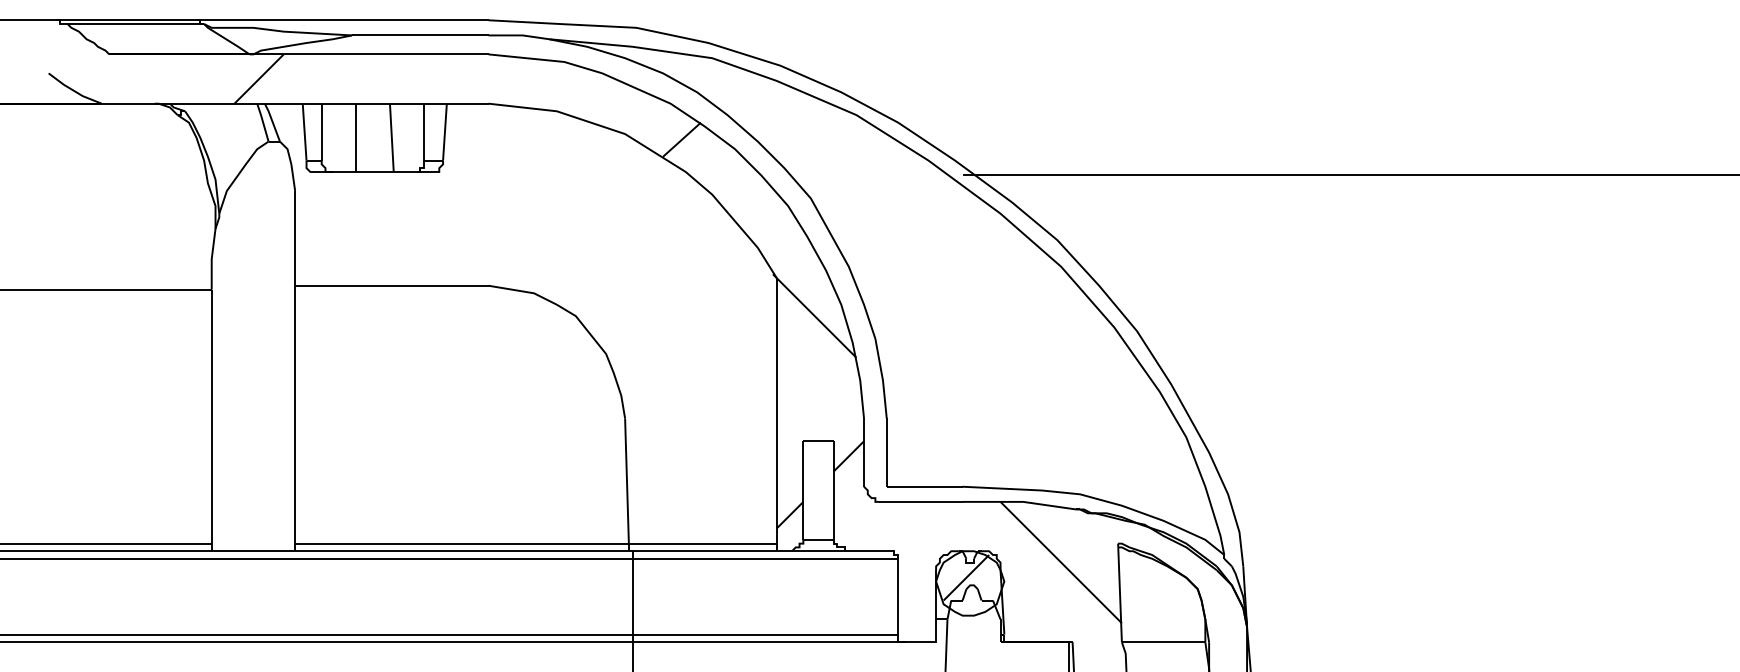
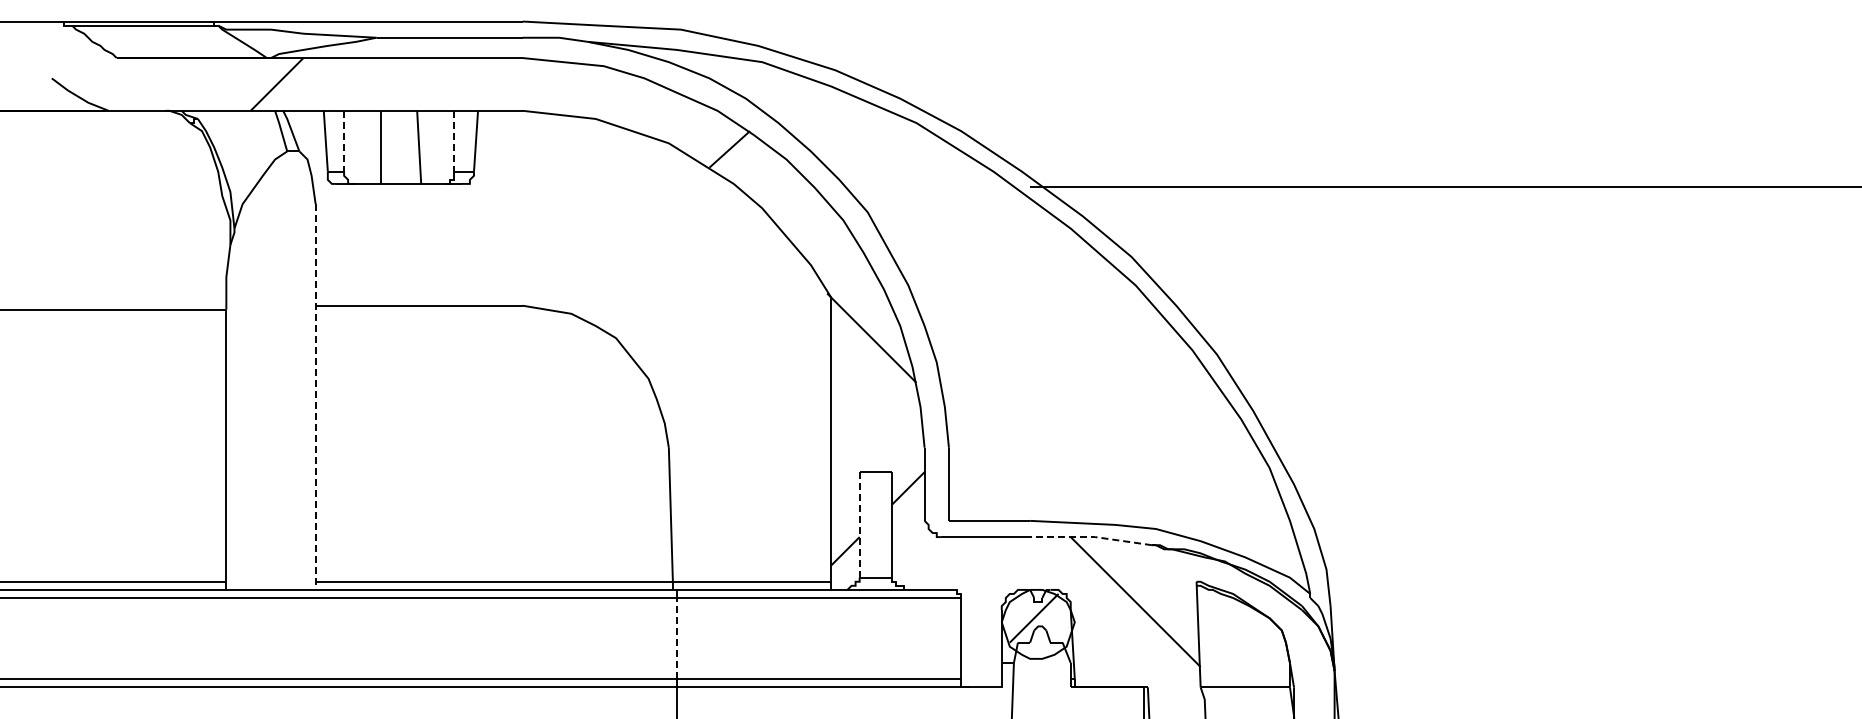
line: (322, 132) -> (344, 141), solid -> dashed
line: (423, 132) -> (453, 141), solid -> dashed
line: (294, 371) -> (315, 397), solid -> dashed
line: (803, 490) -> (859, 524), solid -> dashed
line: (1020, 502) -> (1092, 537), solid -> dashed
line: (632, 596) -> (676, 638), solid -> dashed

